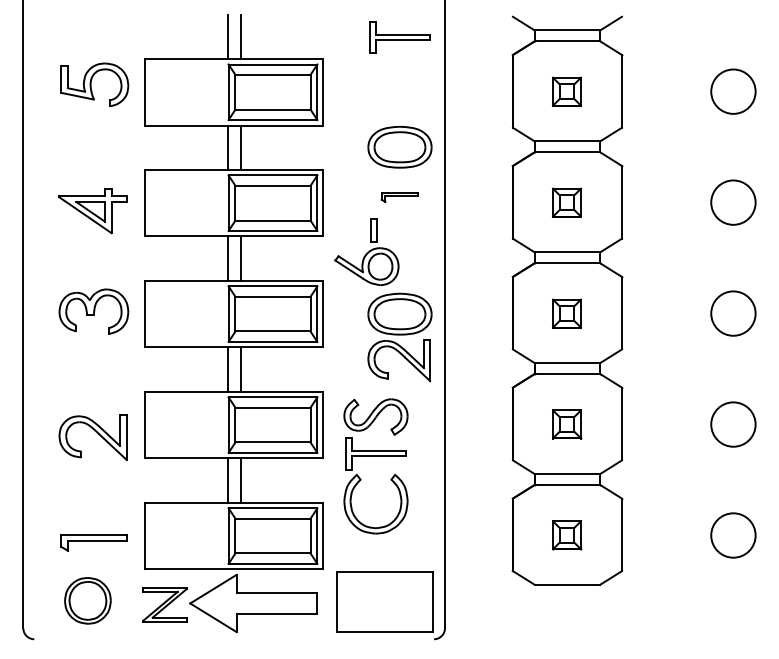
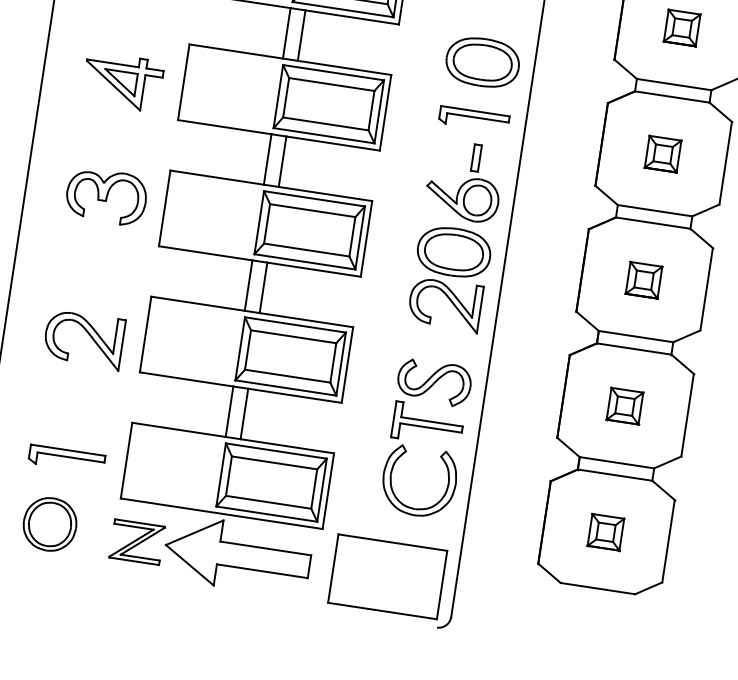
part: (399, 197) -> (473, 119), size x1.67
part: (366, 251) -> (464, 180), moved
part: (375, 456) -> (427, 427), moved

